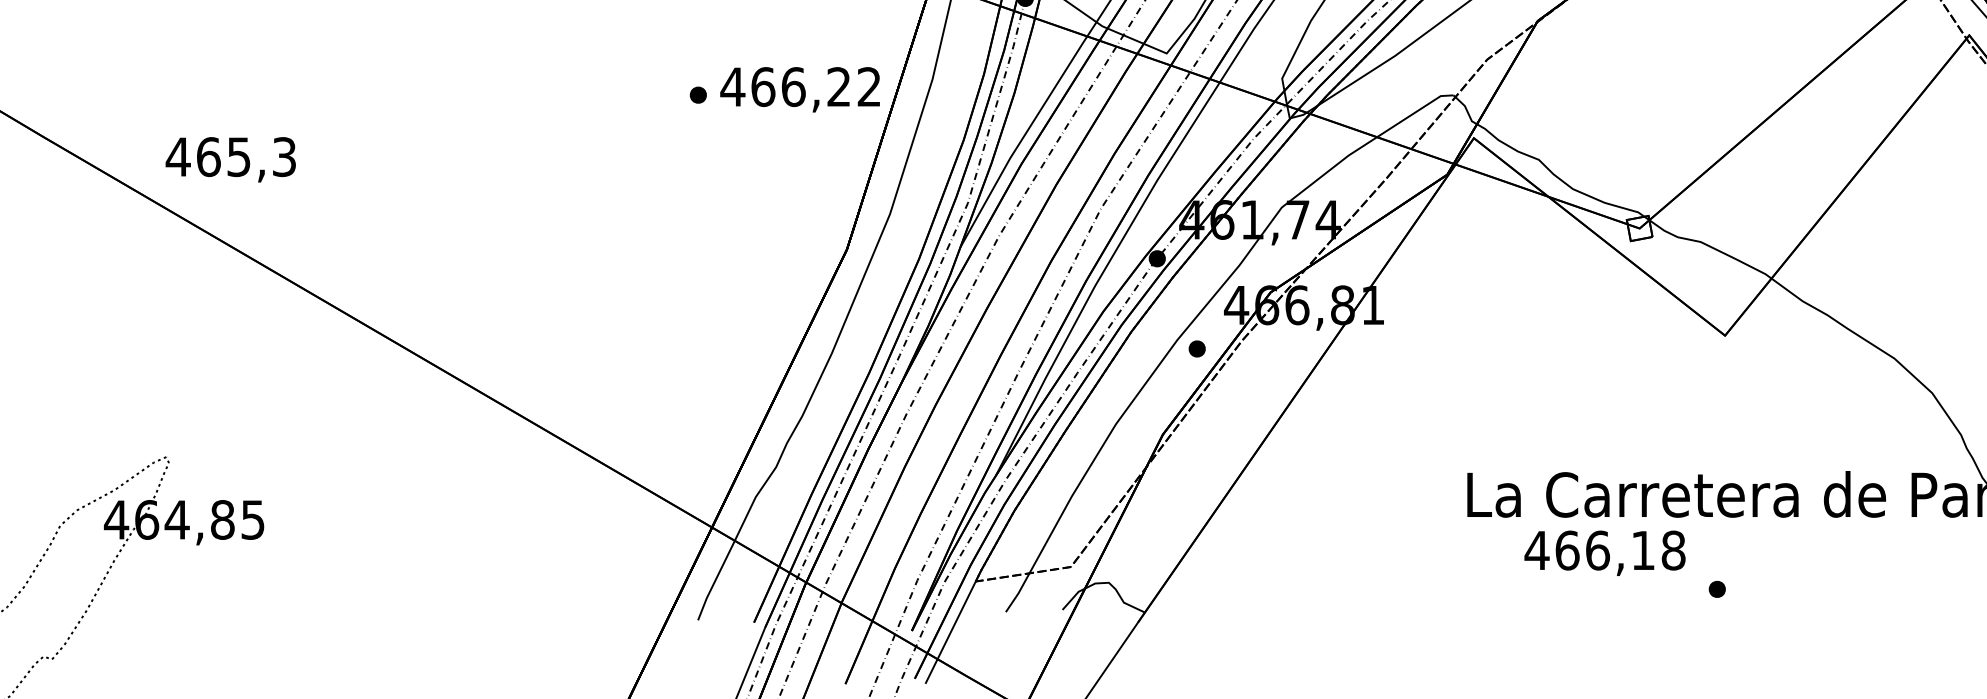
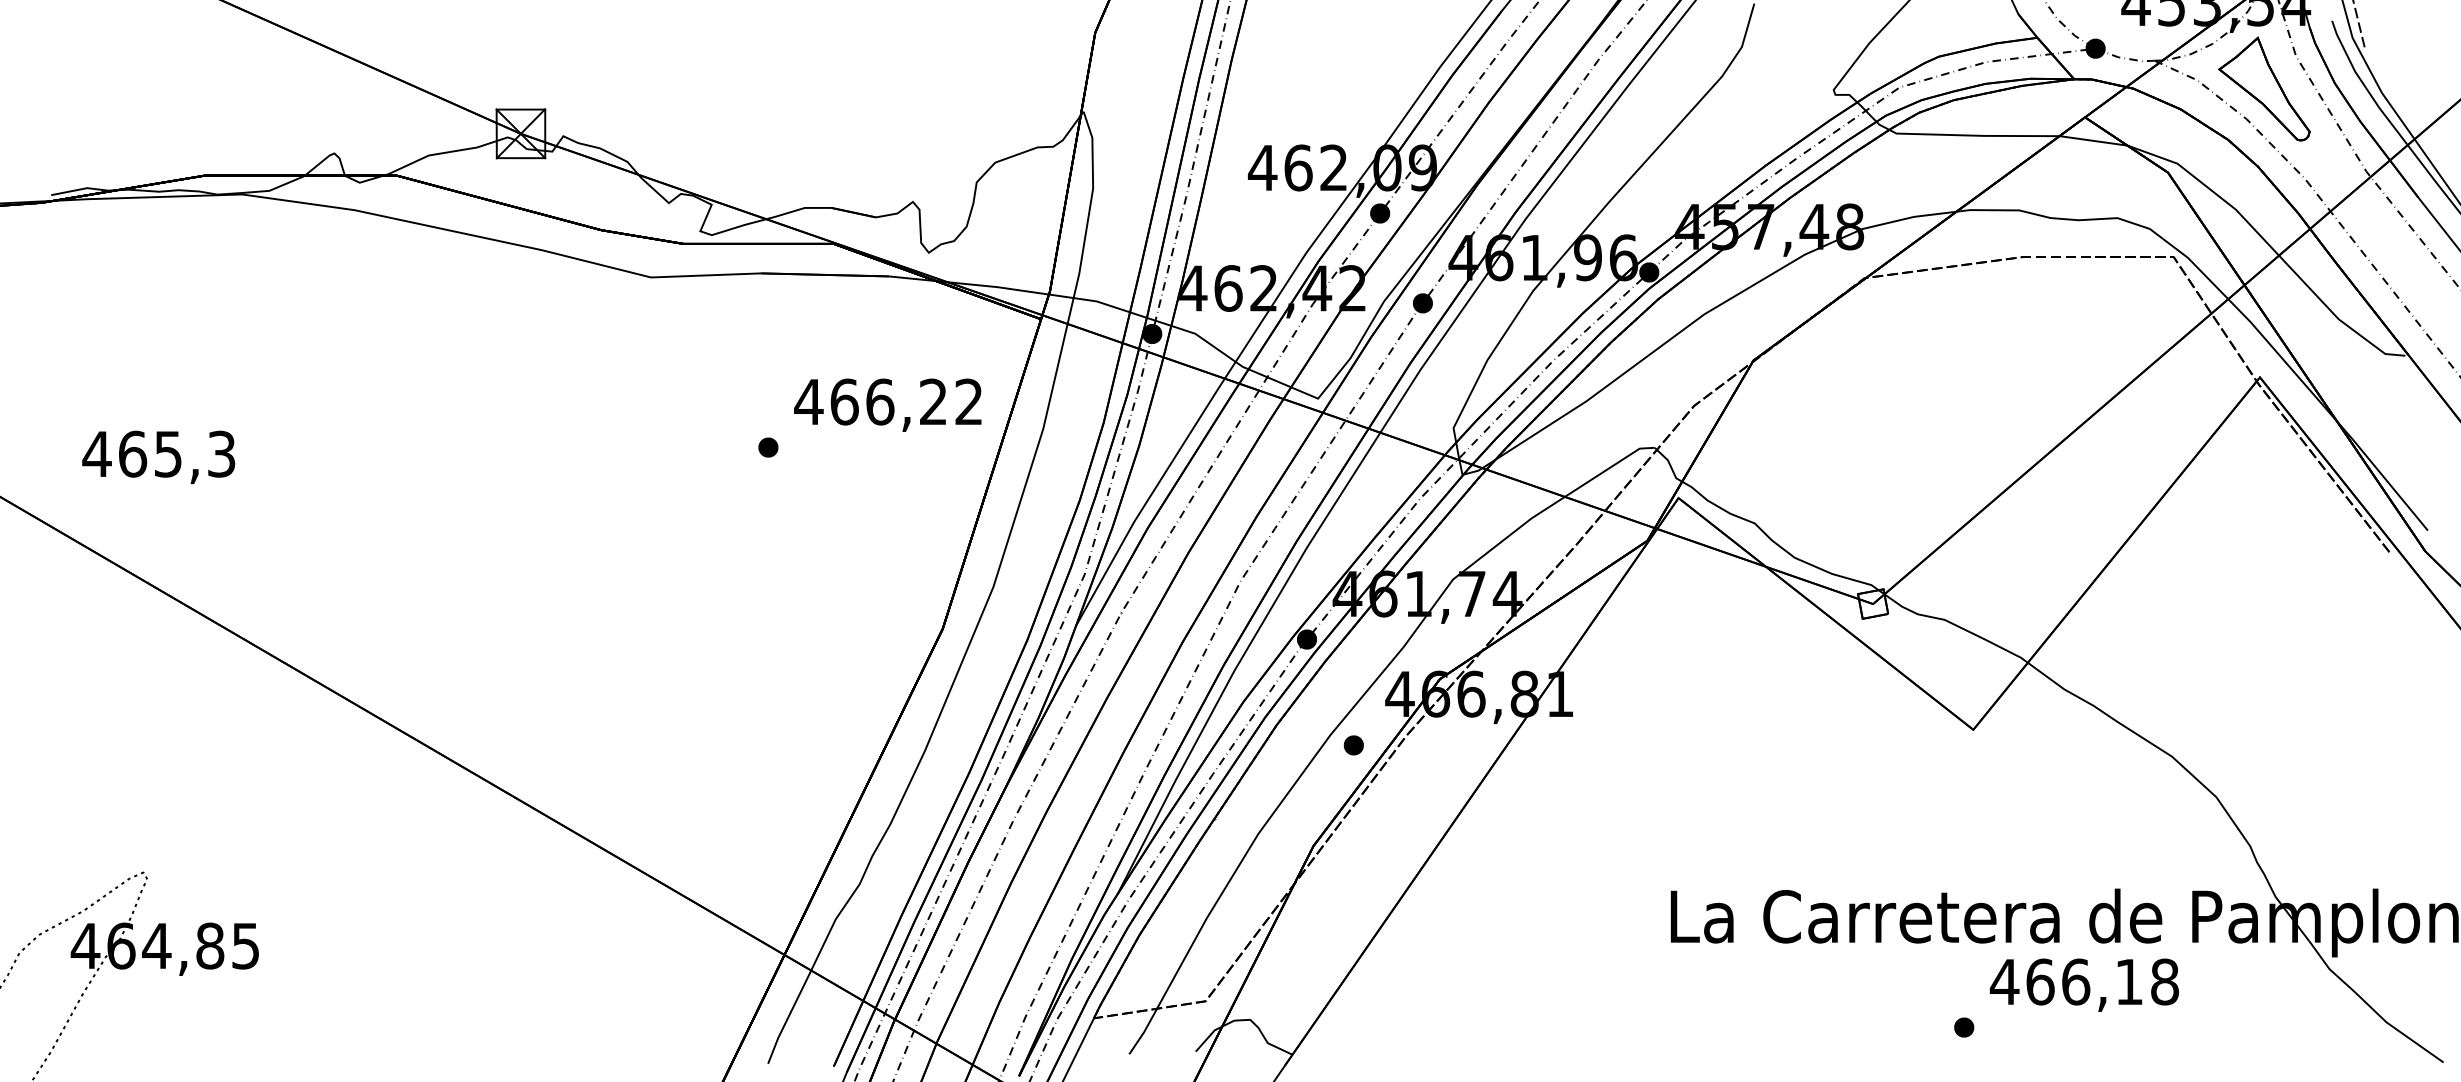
text: (799, 89) -> (887, 404), moved
text: (230, 159) -> (158, 457), moved
text: (1604, 552) -> (2083, 984), moved

